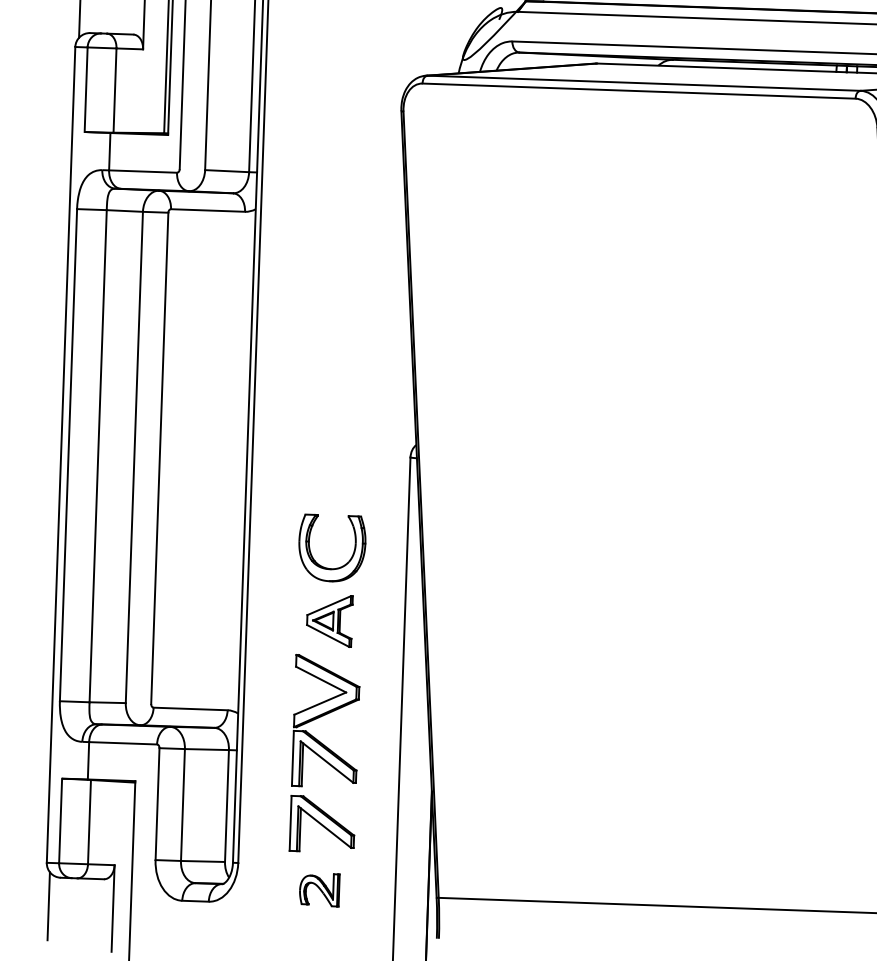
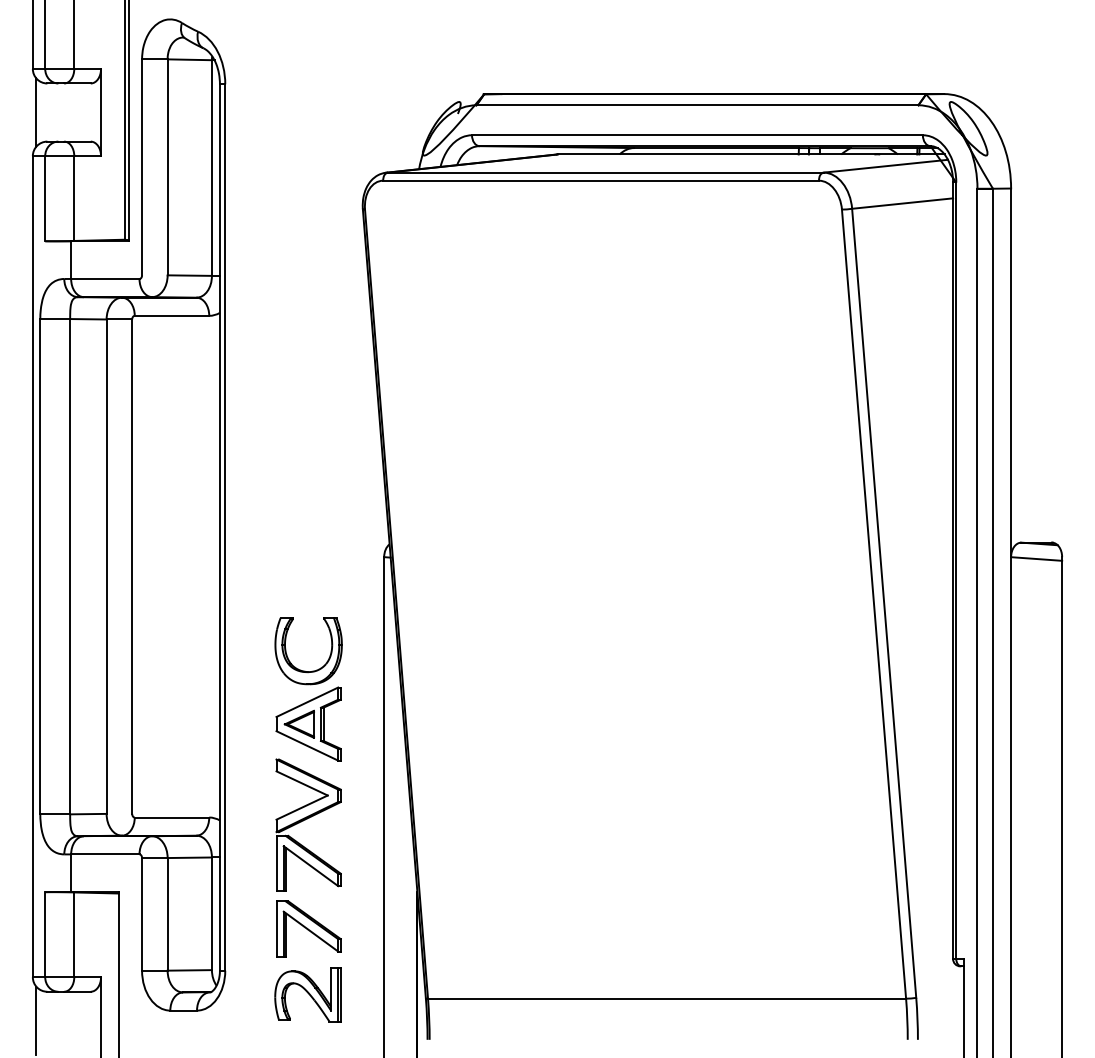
part: (329, 620) -> (308, 723), size x1.43
part: (319, 889) -> (307, 994), size x1.67

